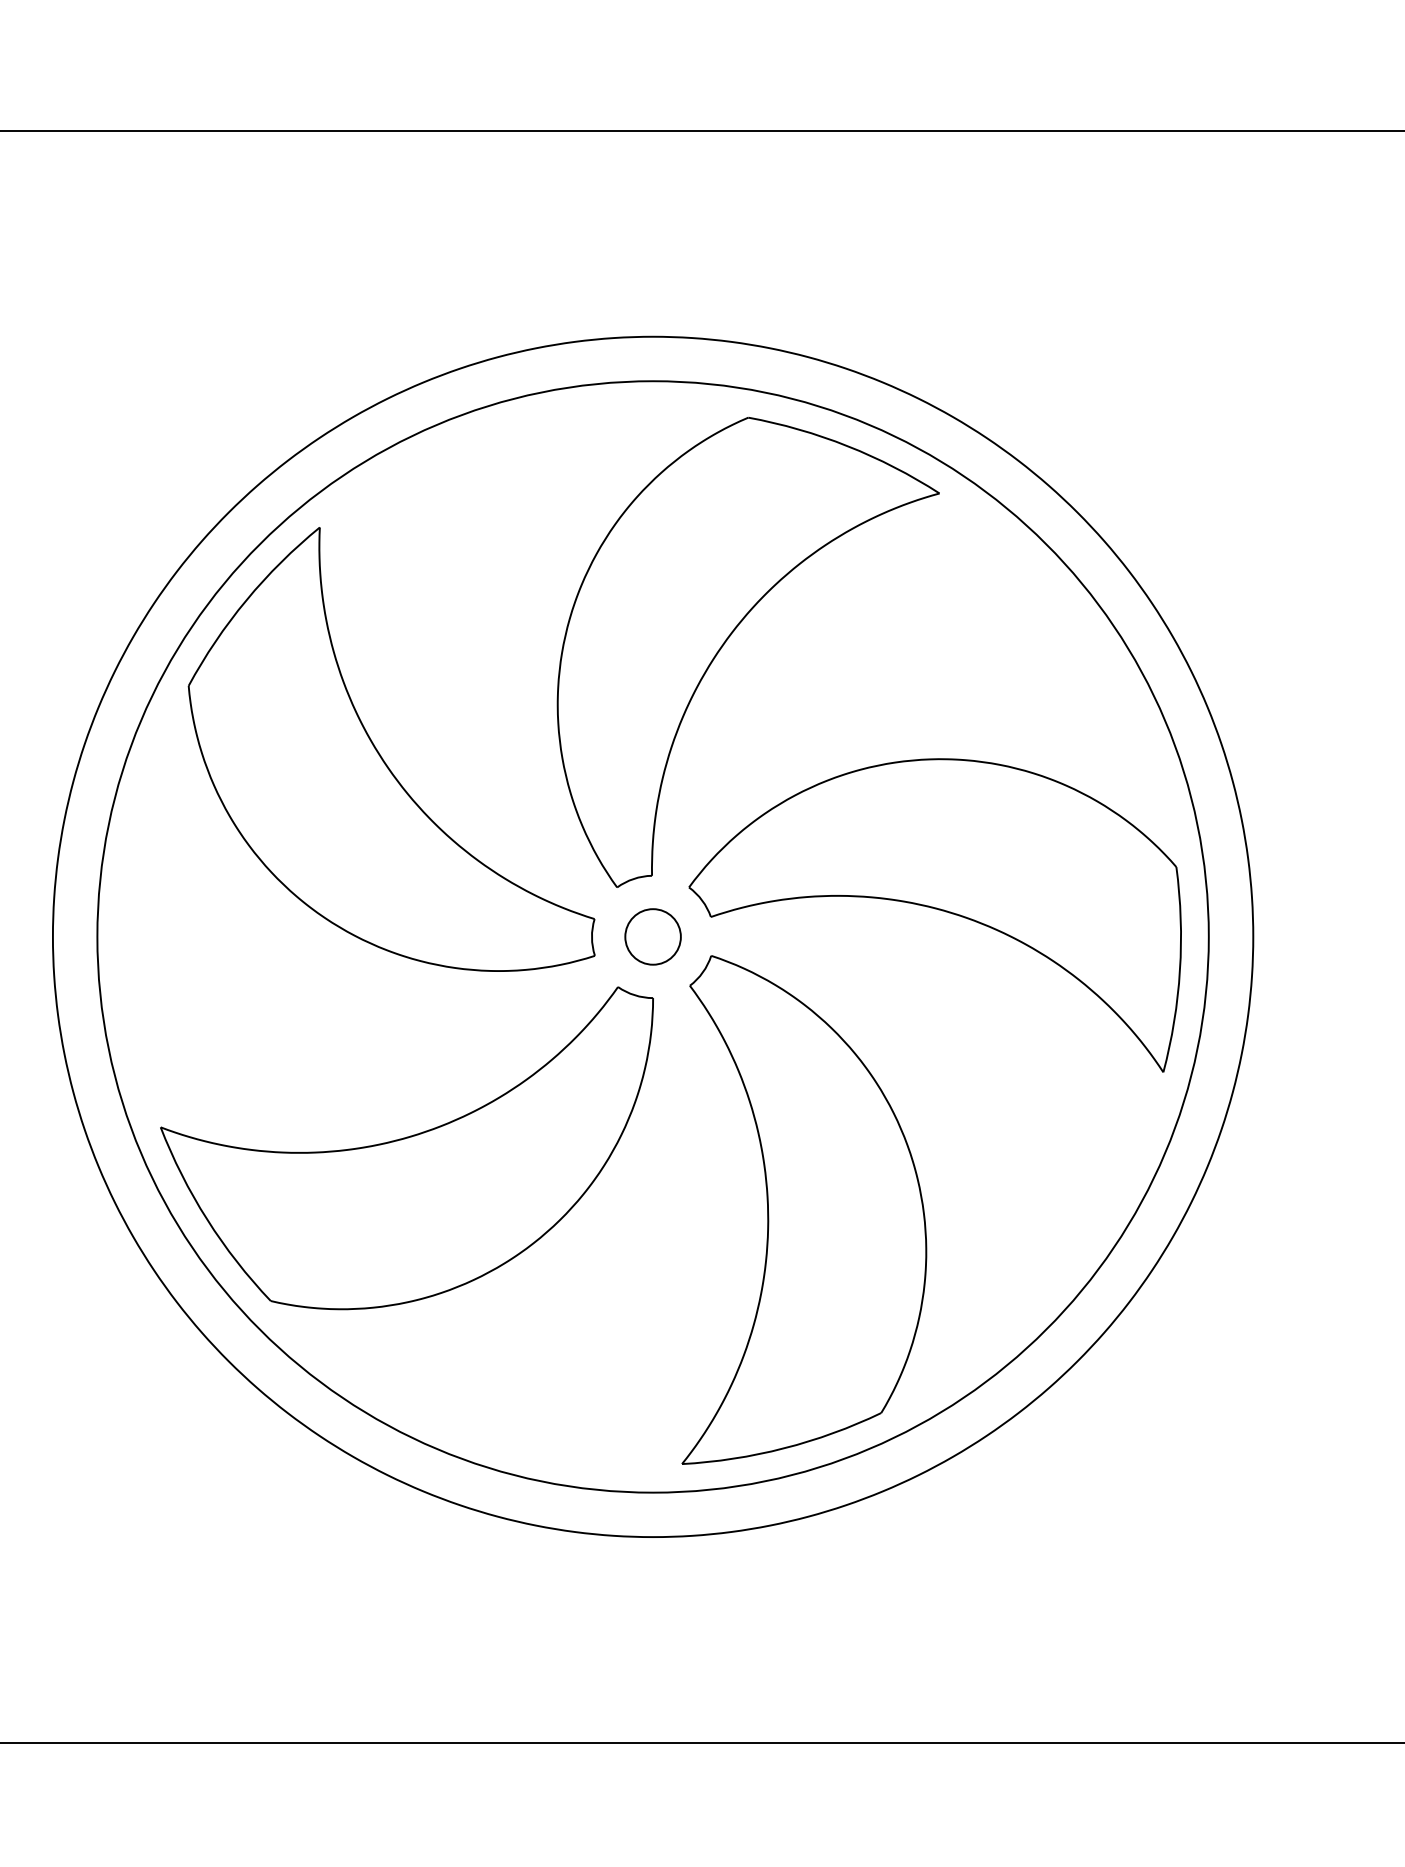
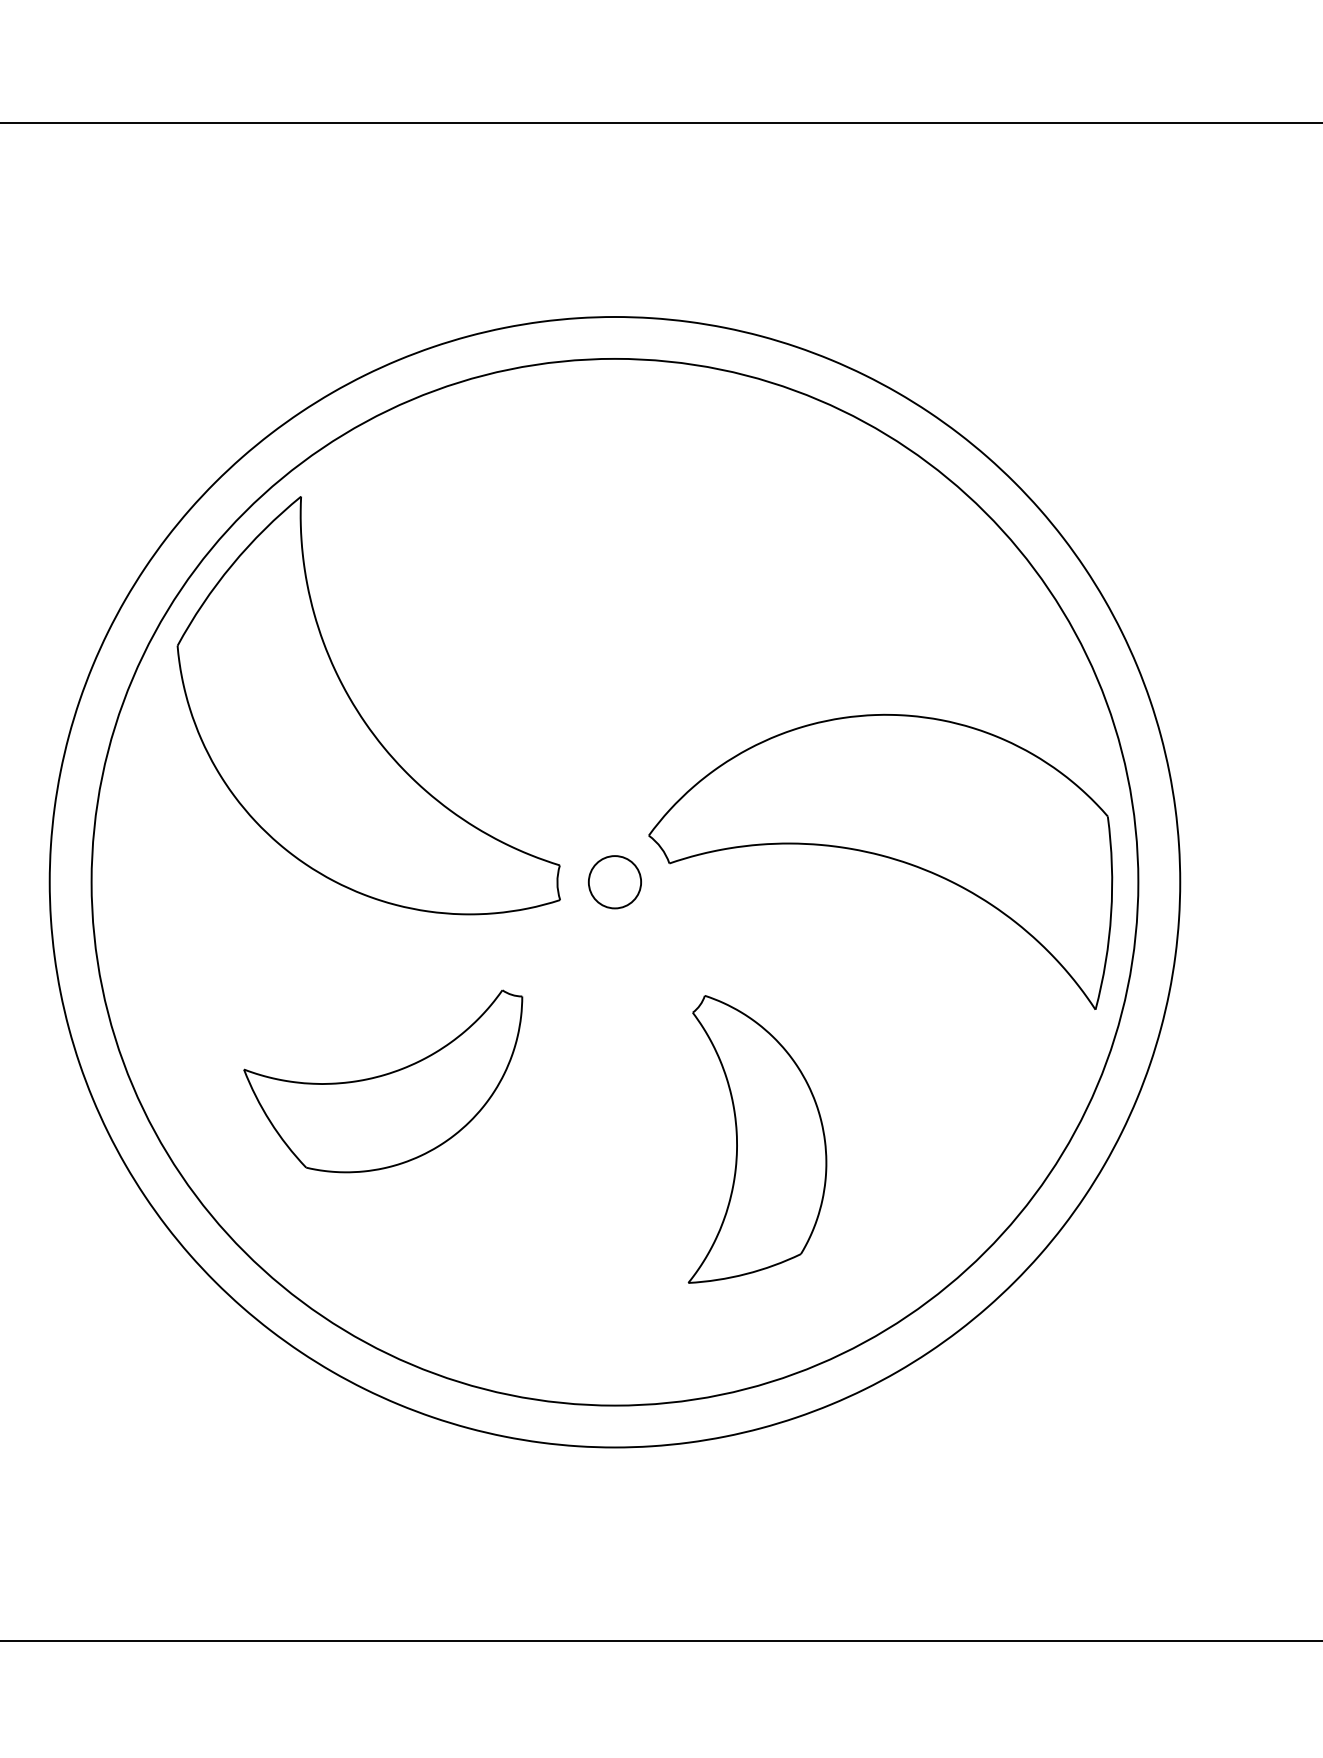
part: (728, 639) -> (685, 602), removed
part: (406, 1148) -> (382, 1081), size x0.6
part: (804, 1209) -> (757, 1138), size x0.6

